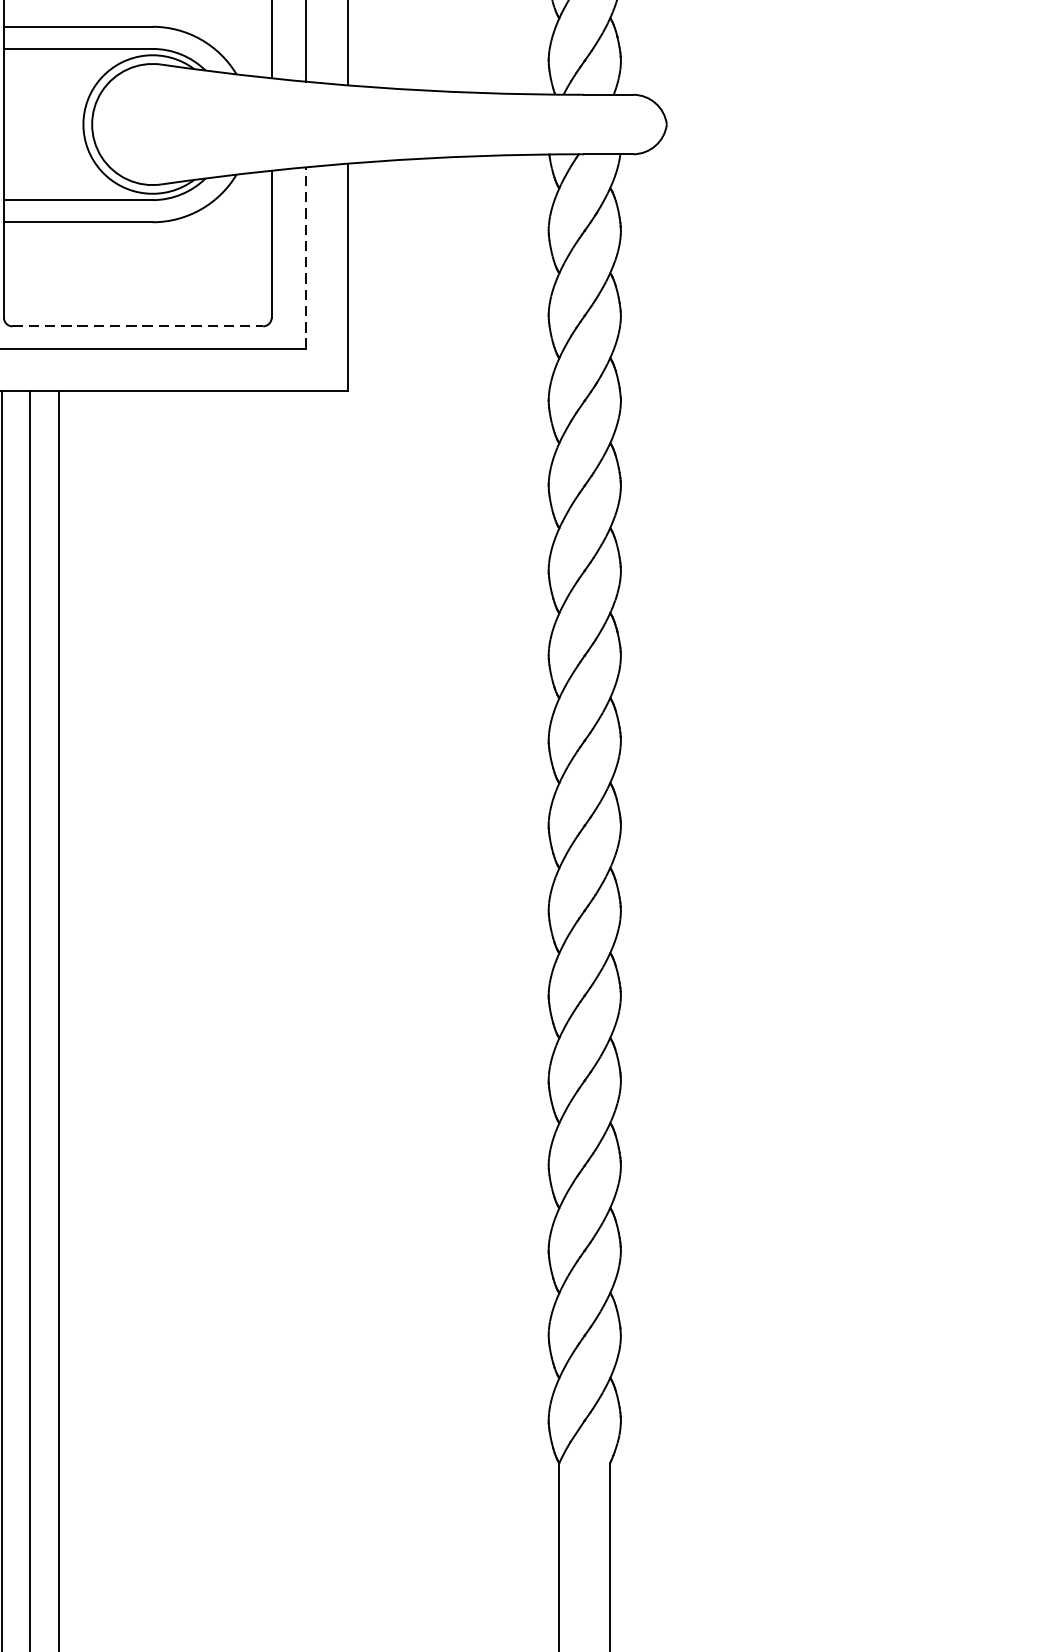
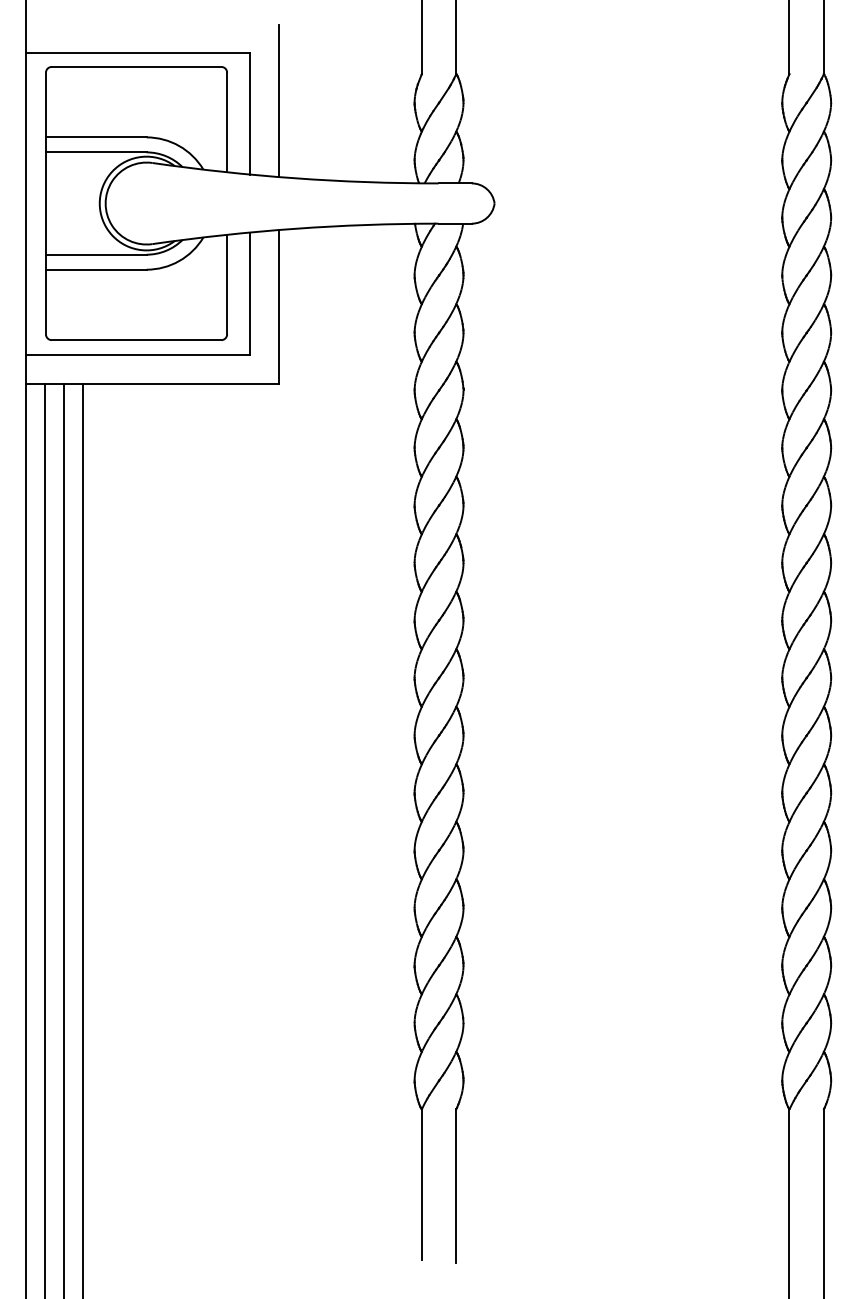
line: (306, 257) -> (250, 293), dashed -> solid
line: (137, 326) -> (136, 340), dashed -> solid

